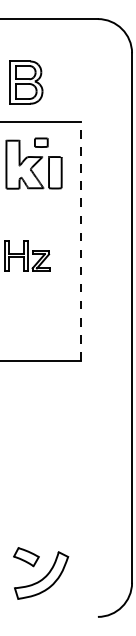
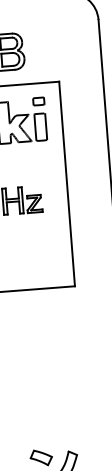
part: (41, 142) -> (38, 101), moved
line: (80, 241) -> (66, 184), dashed -> solid

